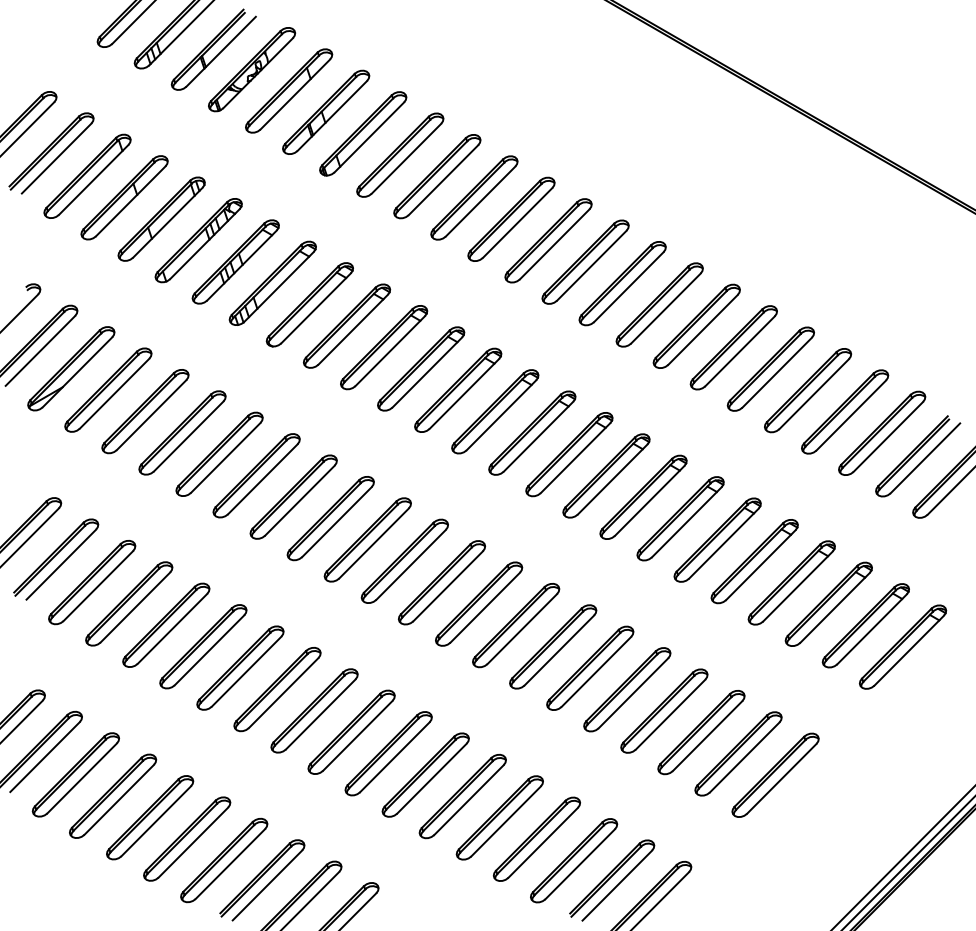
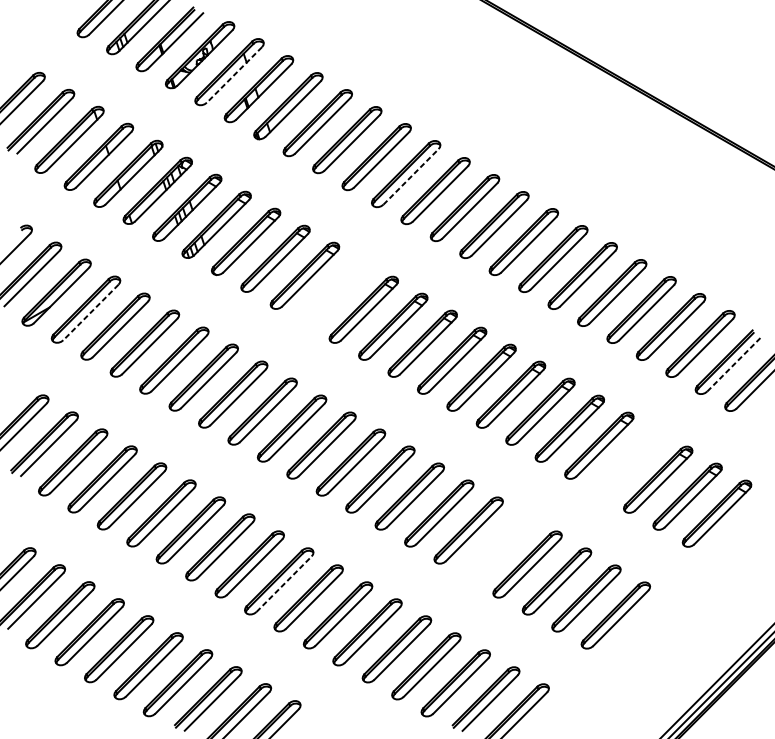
line: (294, 94) -> (233, 74), solid -> dashed
line: (518, 222) -> (411, 176), solid -> dashed
part: (421, 368) -> (334, 292), removed
line: (114, 394) -> (90, 313), solid -> dashed
line: (925, 458) -> (734, 363), solid -> dashed
part: (791, 582) -> (628, 462), removed
part: (627, 689) -> (498, 547), removed
line: (358, 735) -> (284, 583), solid -> dashed

